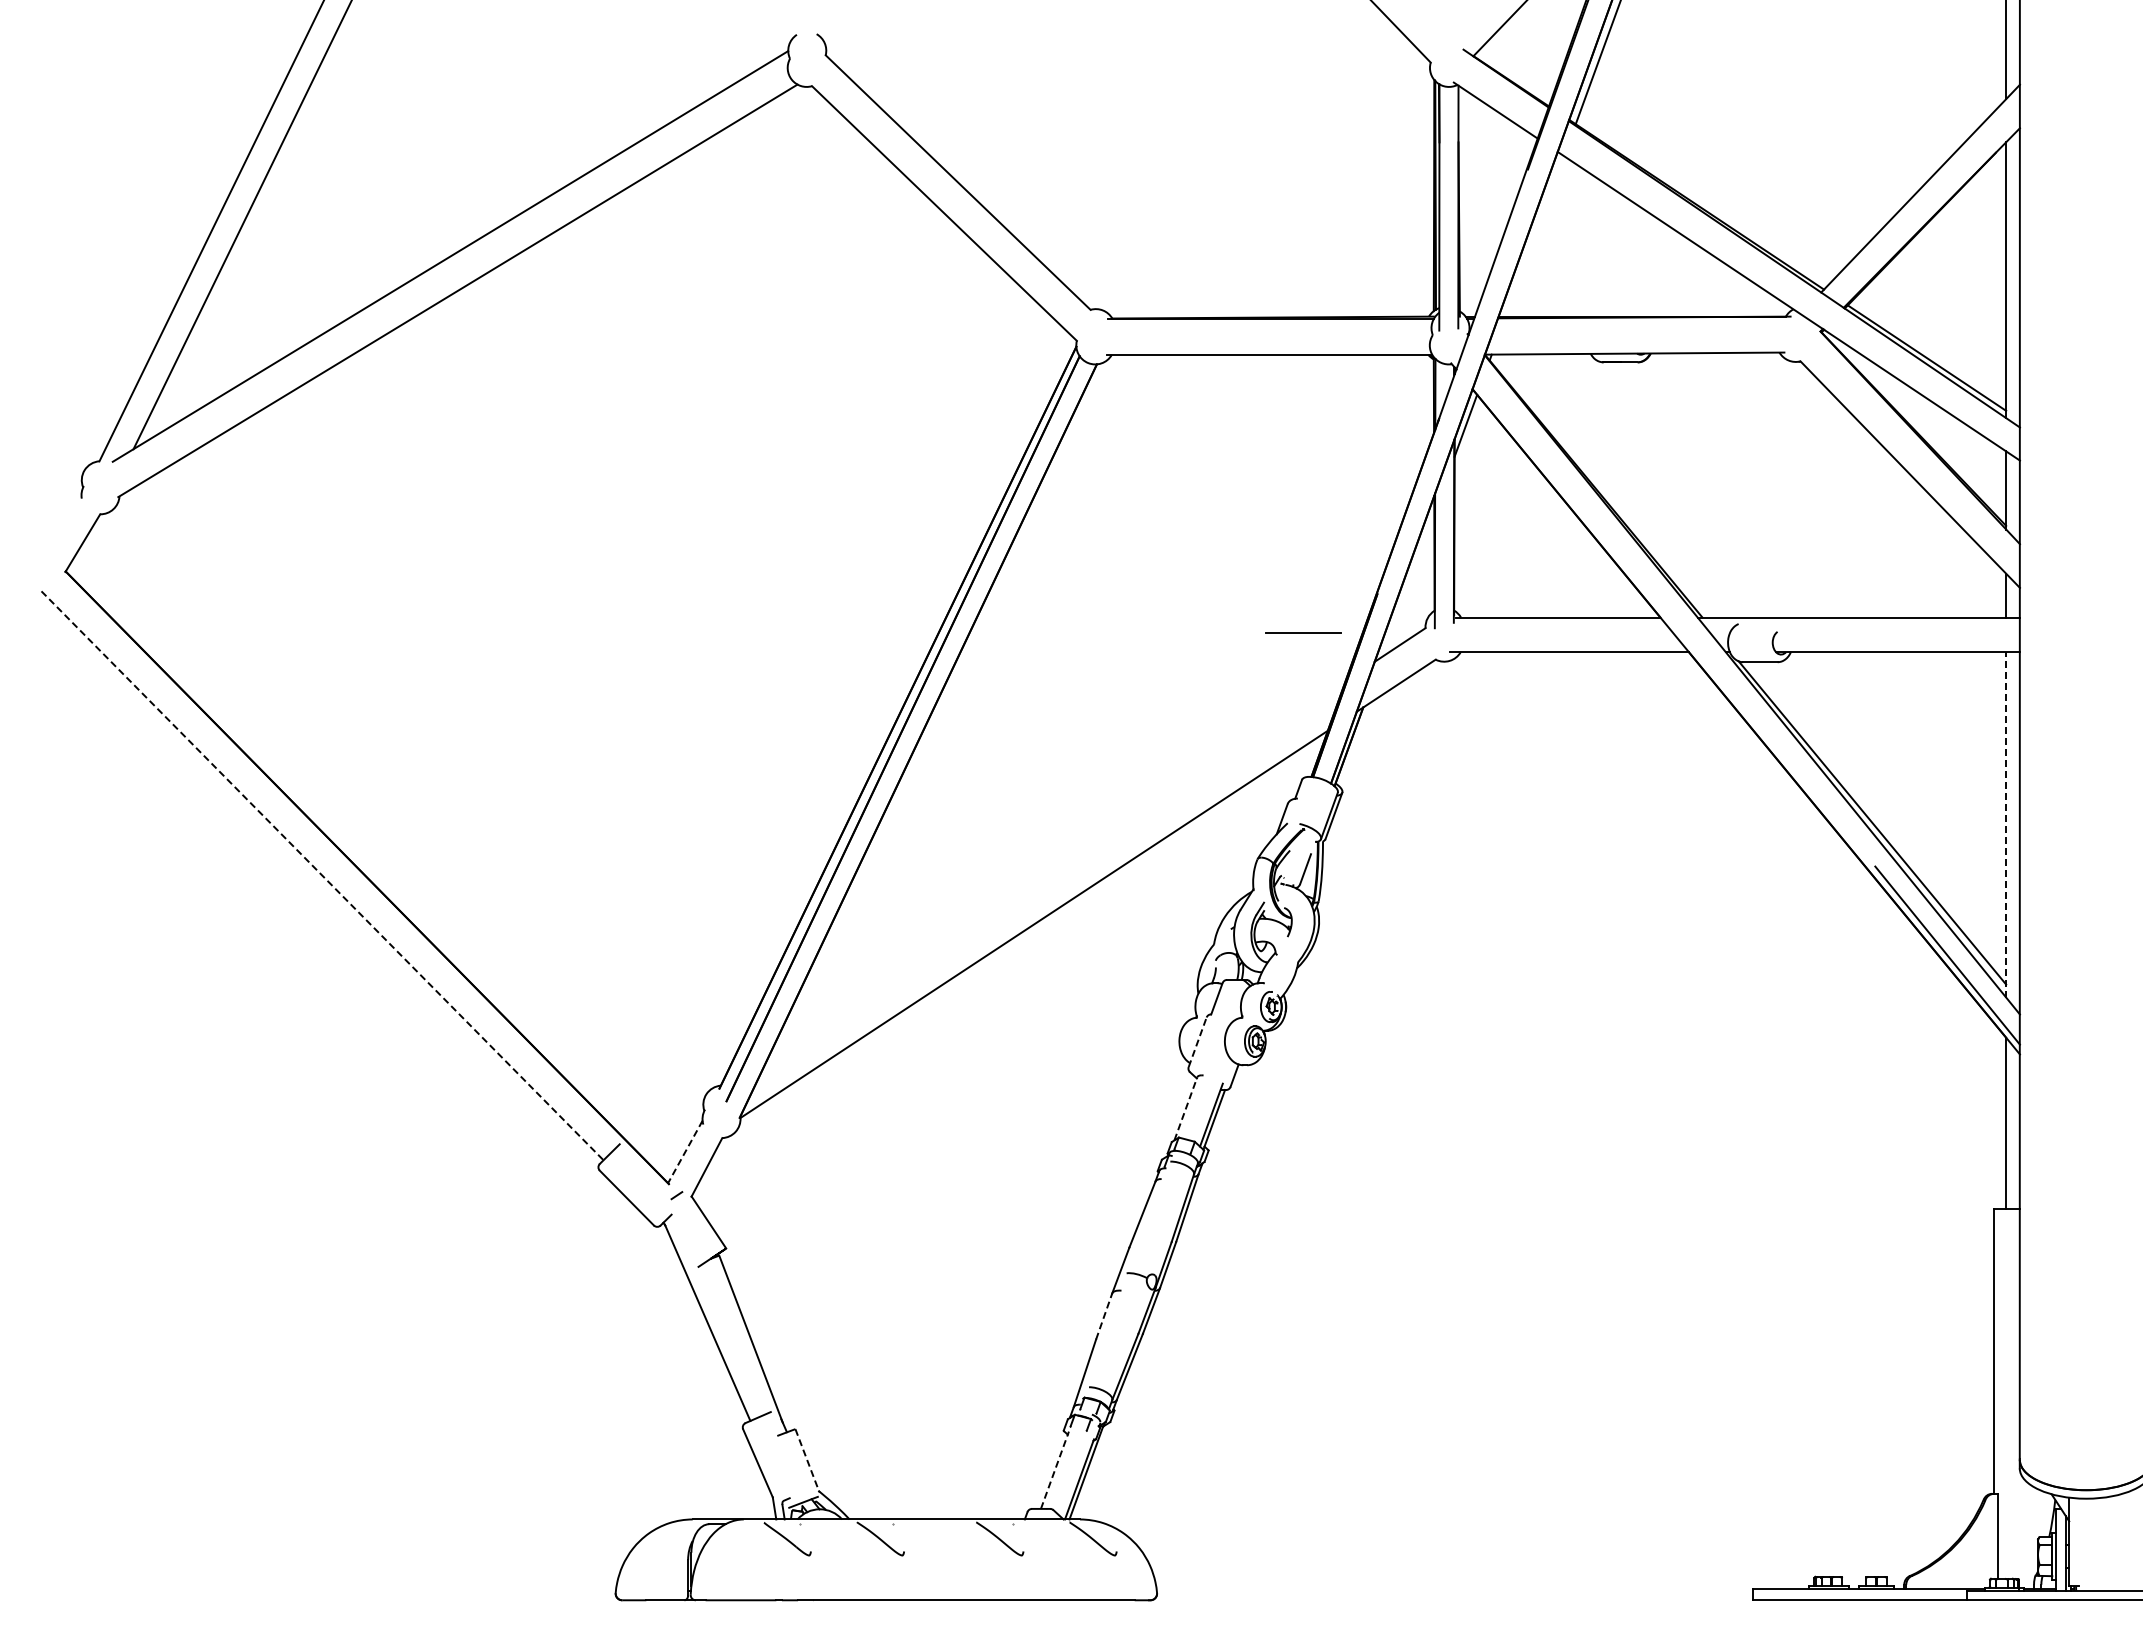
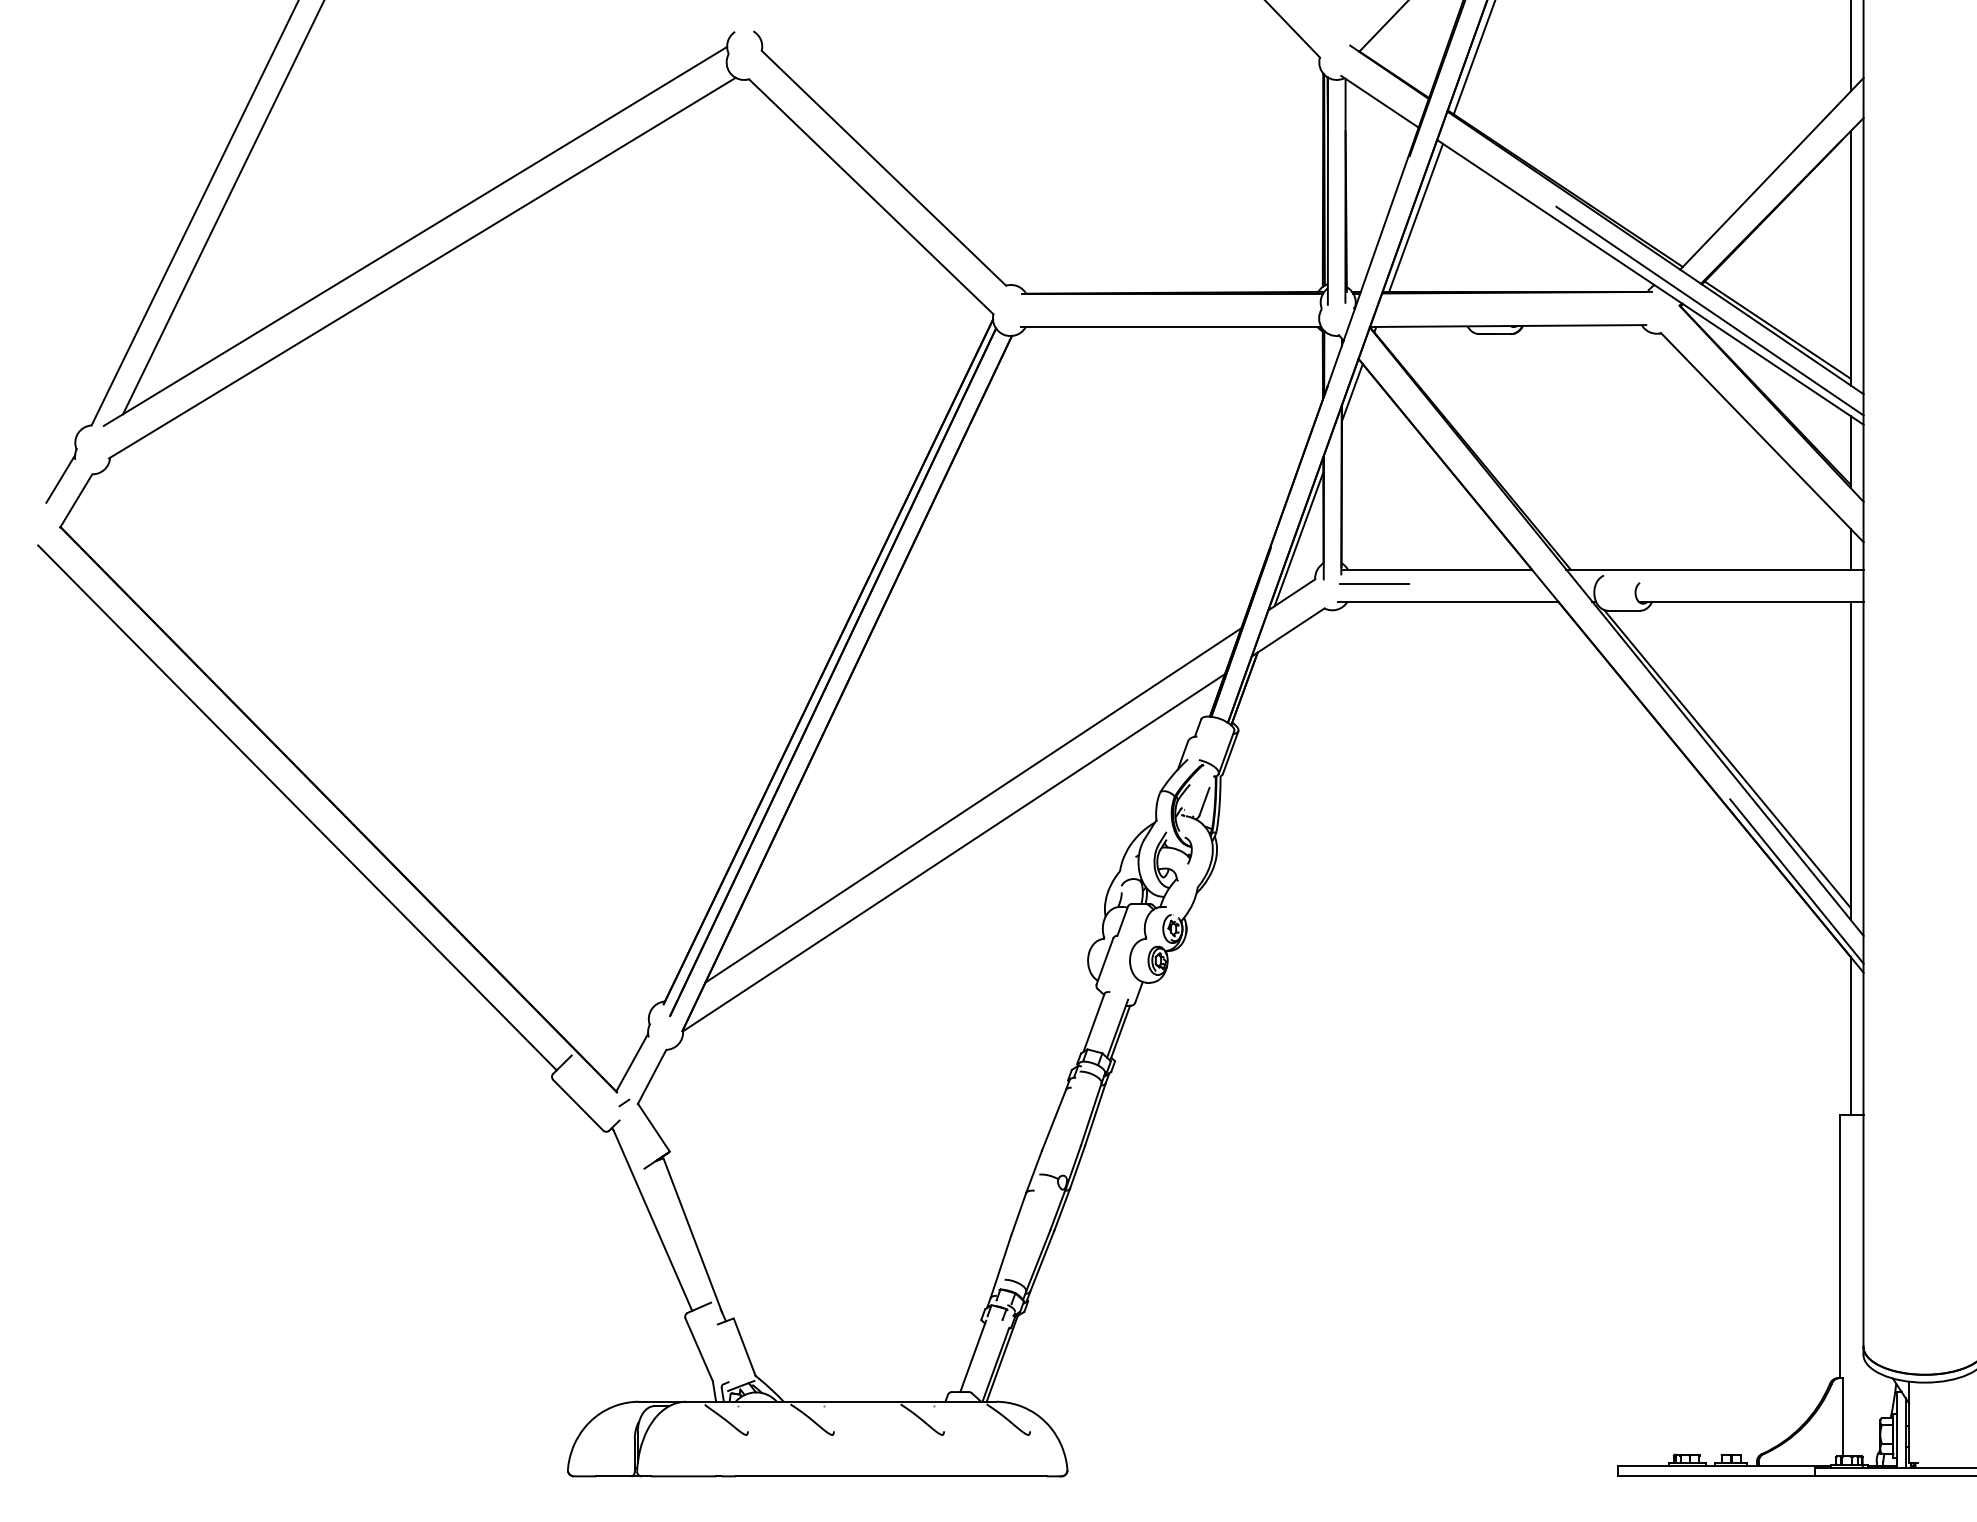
line: (1534, 236) -> (1415, 217), added
line: (1853, 337) -> (1710, 311), added
line: (65, 519) -> (60, 479), added
line: (1407, 584) -> (1298, 539), added
line: (1303, 632) -> (1374, 583), moved
line: (2006, 824) -> (1851, 760), dashed -> solid
line: (1054, 873) -> (972, 805), added
line: (322, 875) -> (297, 807), dashed -> solid
line: (1197, 1041) -> (1104, 960), dashed -> solid
line: (1185, 1108) -> (1093, 1022), dashed -> solid
line: (685, 1151) -> (632, 1062), dashed -> solid
line: (1104, 1316) -> (1018, 1214), dashed -> solid
line: (807, 1460) -> (744, 1347), dashed -> solid
line: (1055, 1469) -> (973, 1355), dashed -> solid

